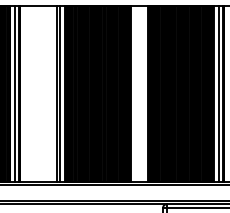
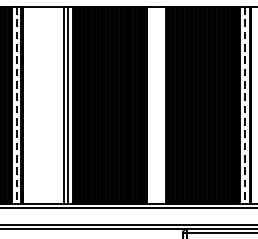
line: (14, 93) -> (16, 104), solid -> dashed
line: (218, 93) -> (245, 104), solid -> dashed

